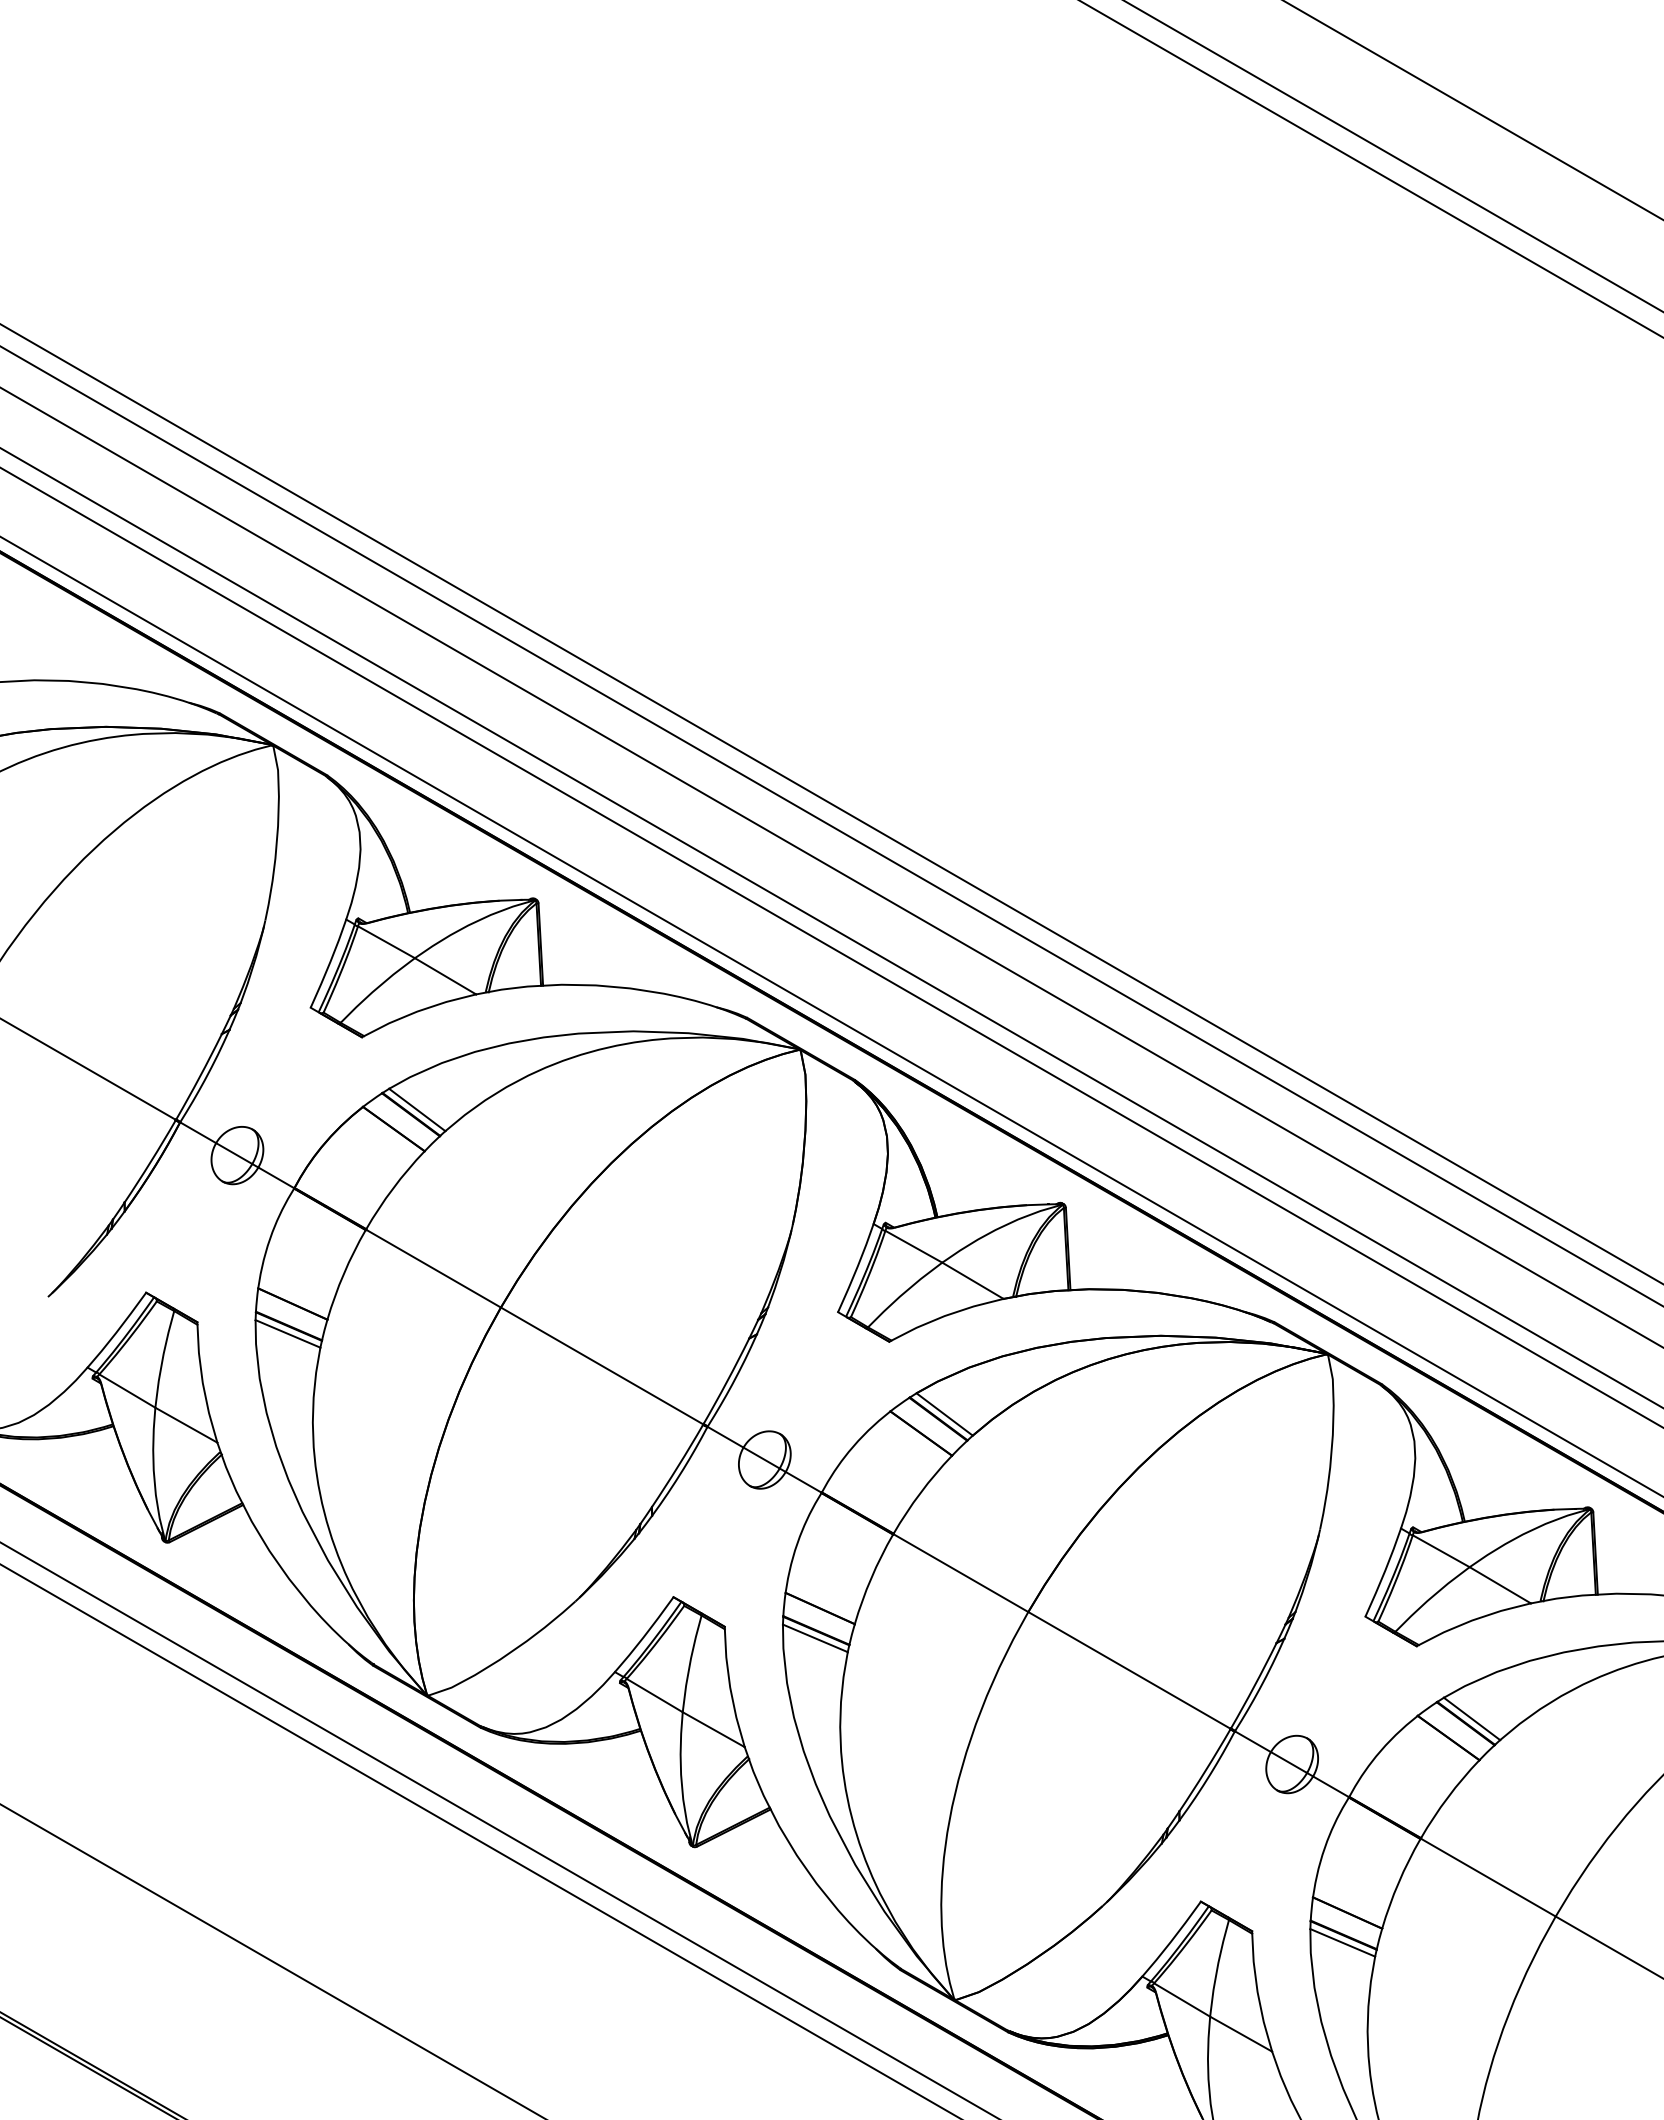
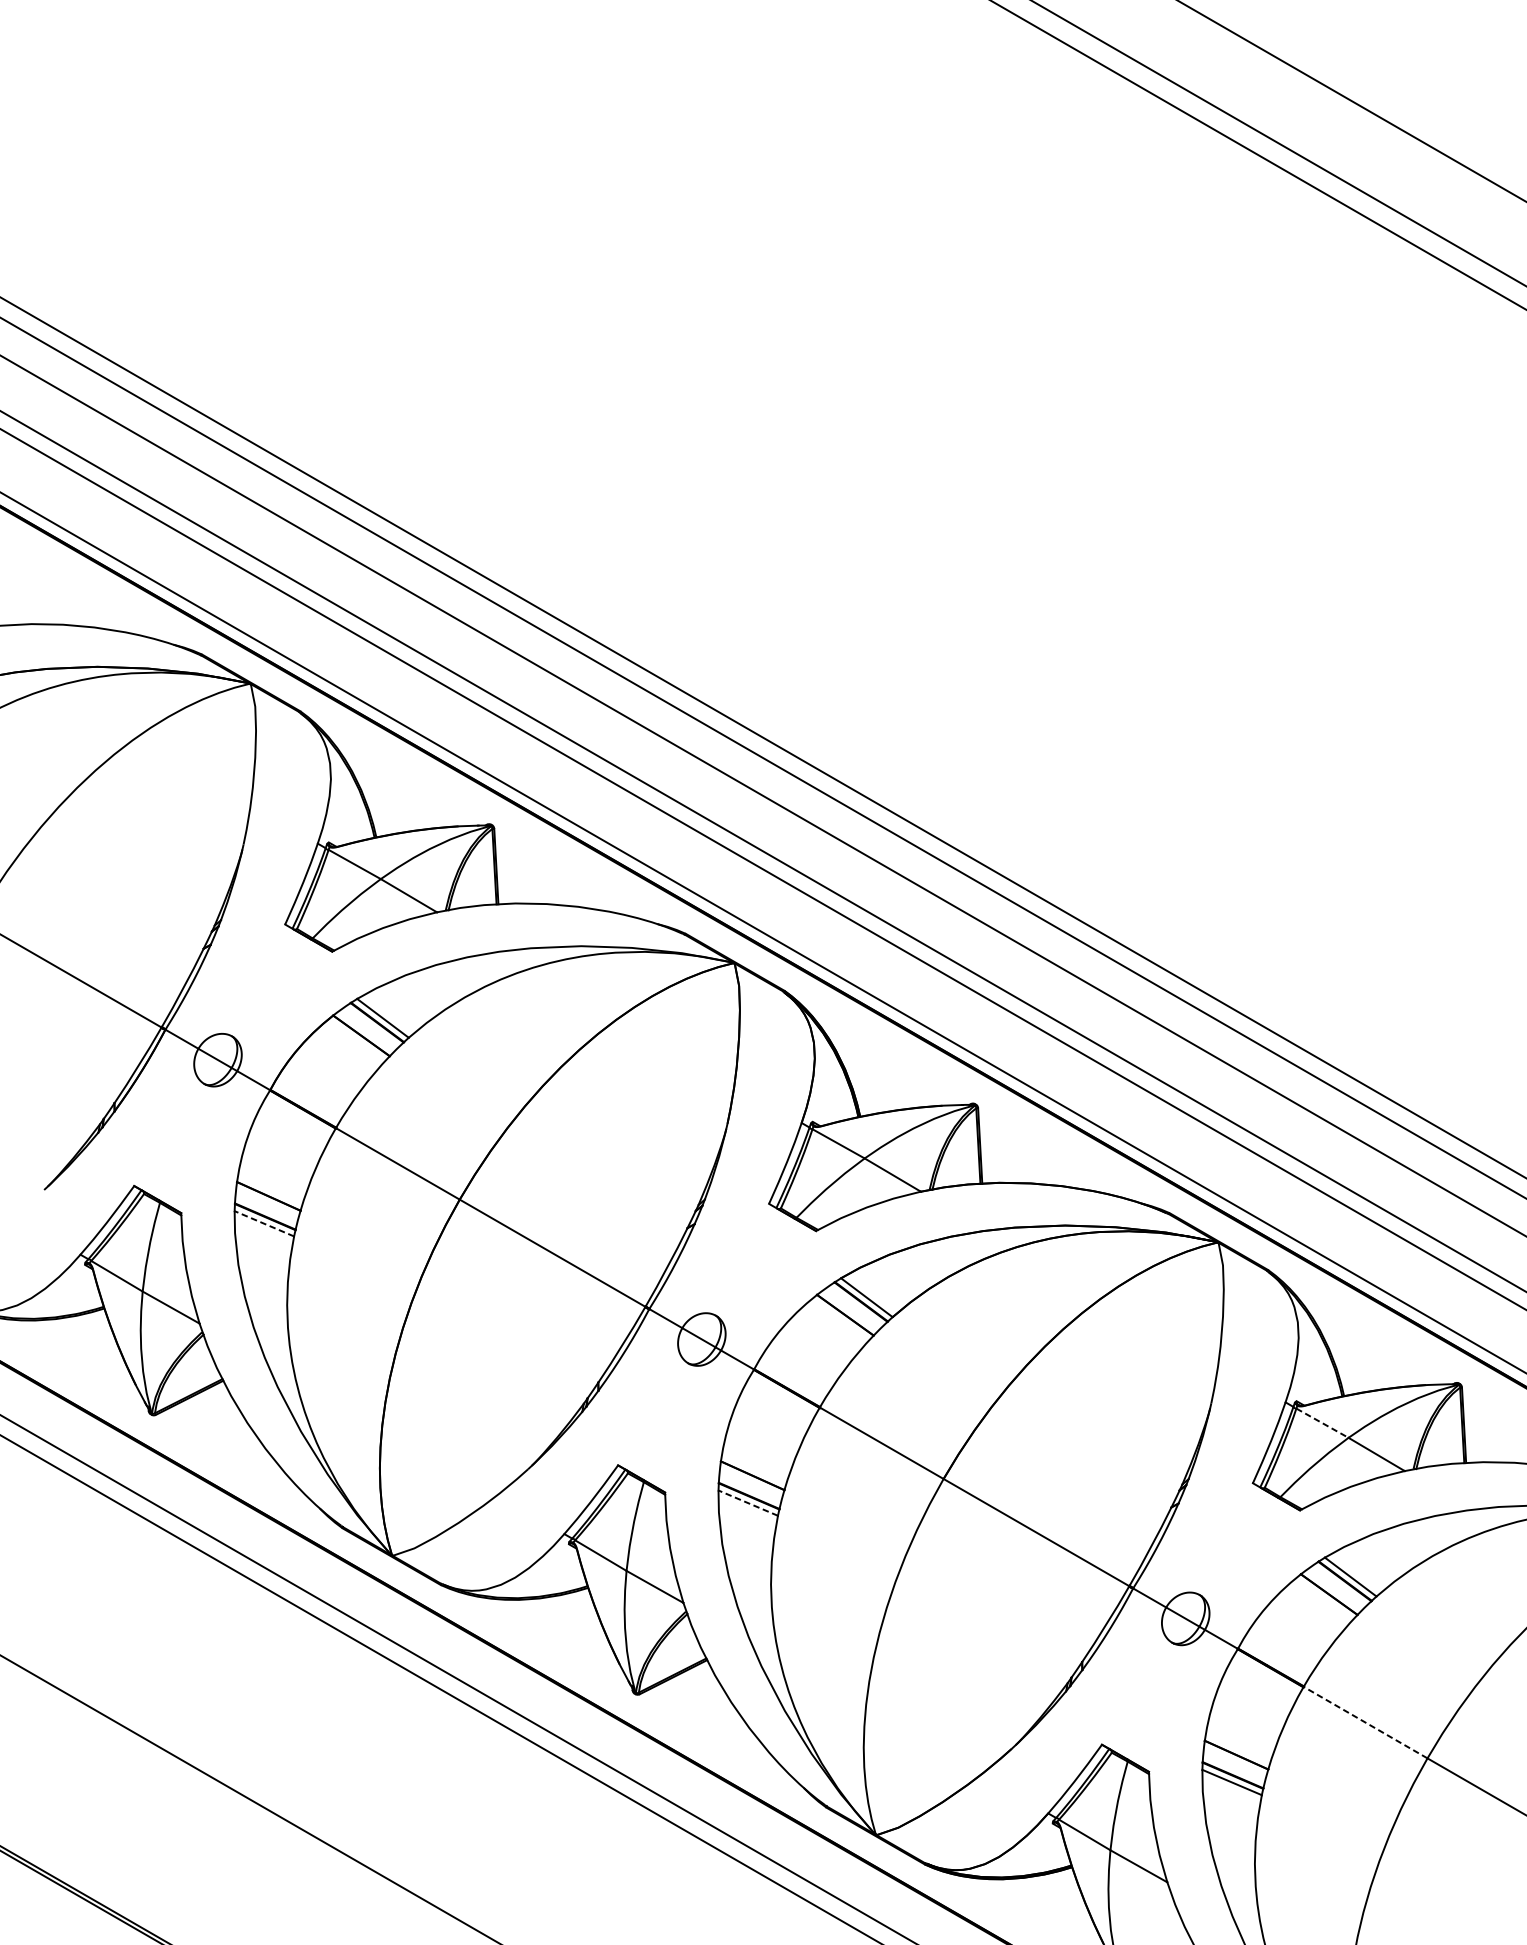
line: (287, 1333) -> (263, 1223), solid -> dashed
line: (1441, 1551) -> (1322, 1423), solid -> dashed
line: (814, 1638) -> (747, 1503), solid -> dashed
line: (1488, 1877) -> (1365, 1722), solid -> dashed

